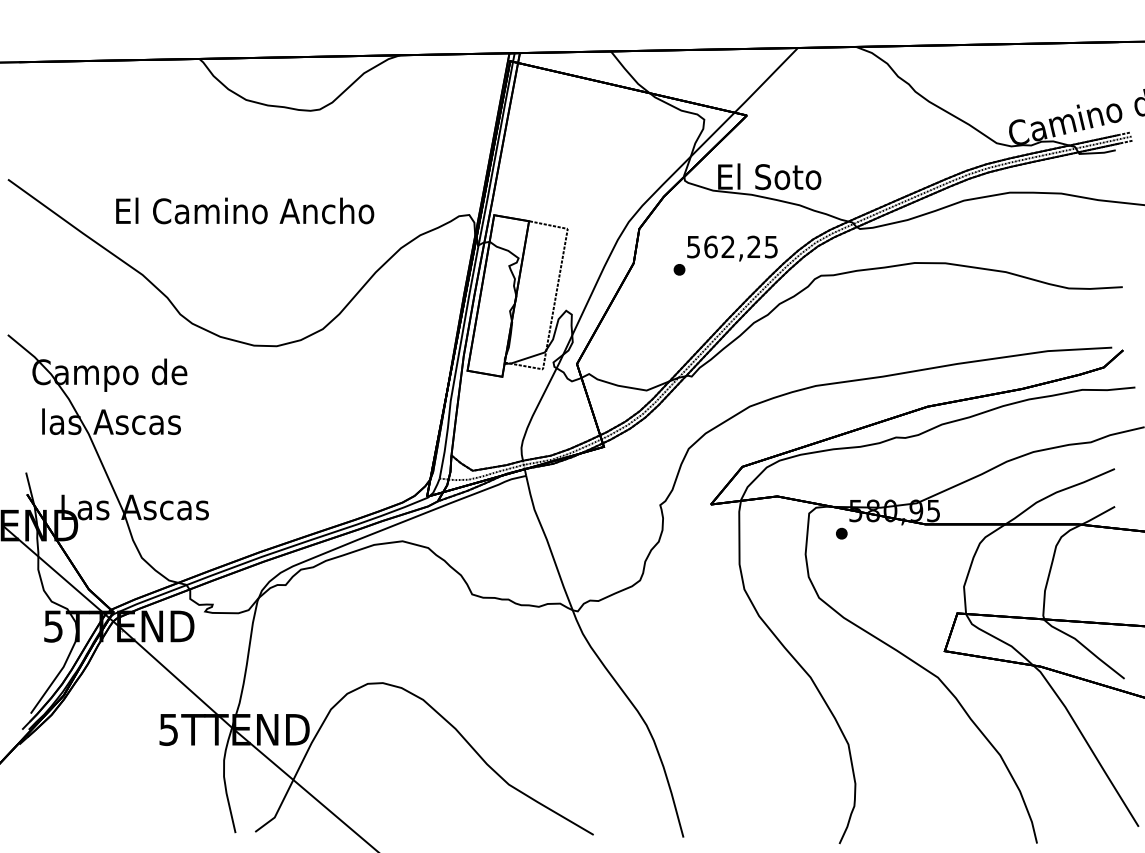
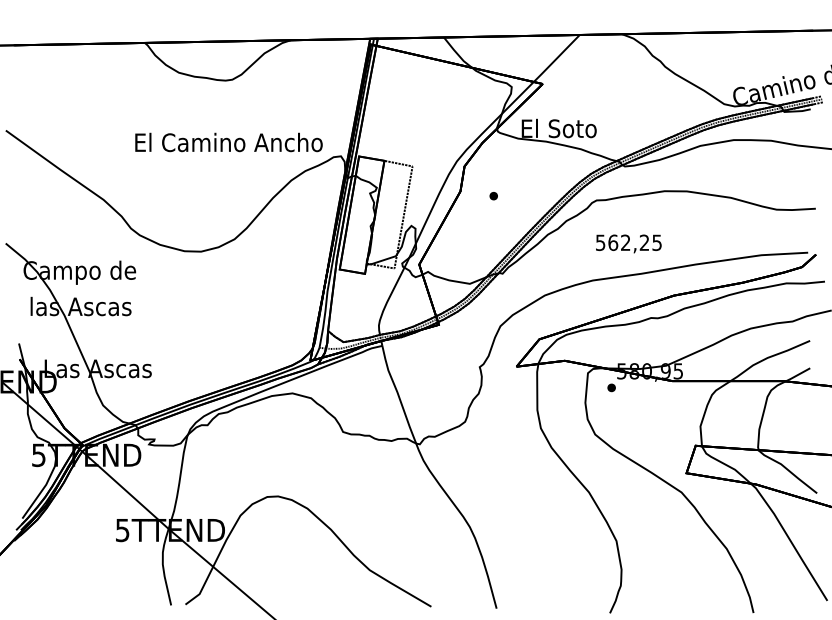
text: (245, 210) -> (229, 142), moved
text: (732, 248) -> (628, 243), moved

